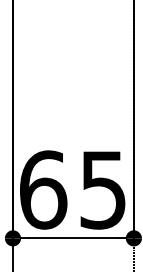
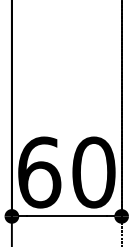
text: (102, 189) -> (93, 172), 65 -> 60

